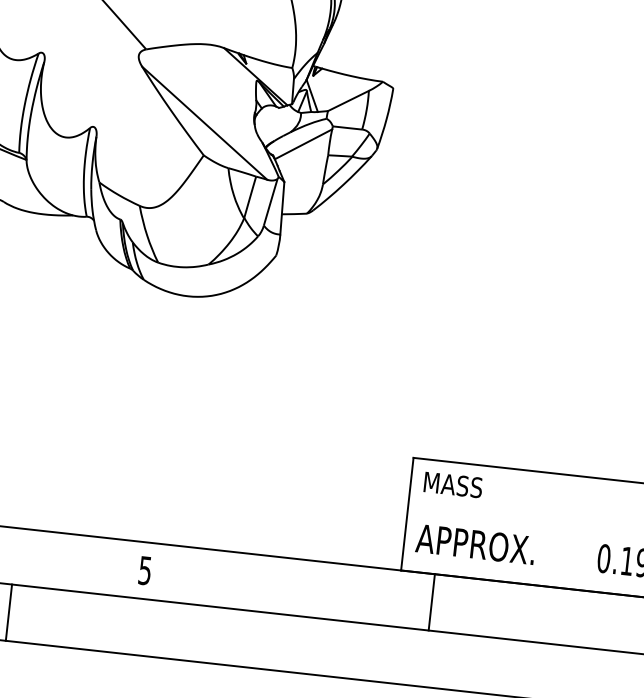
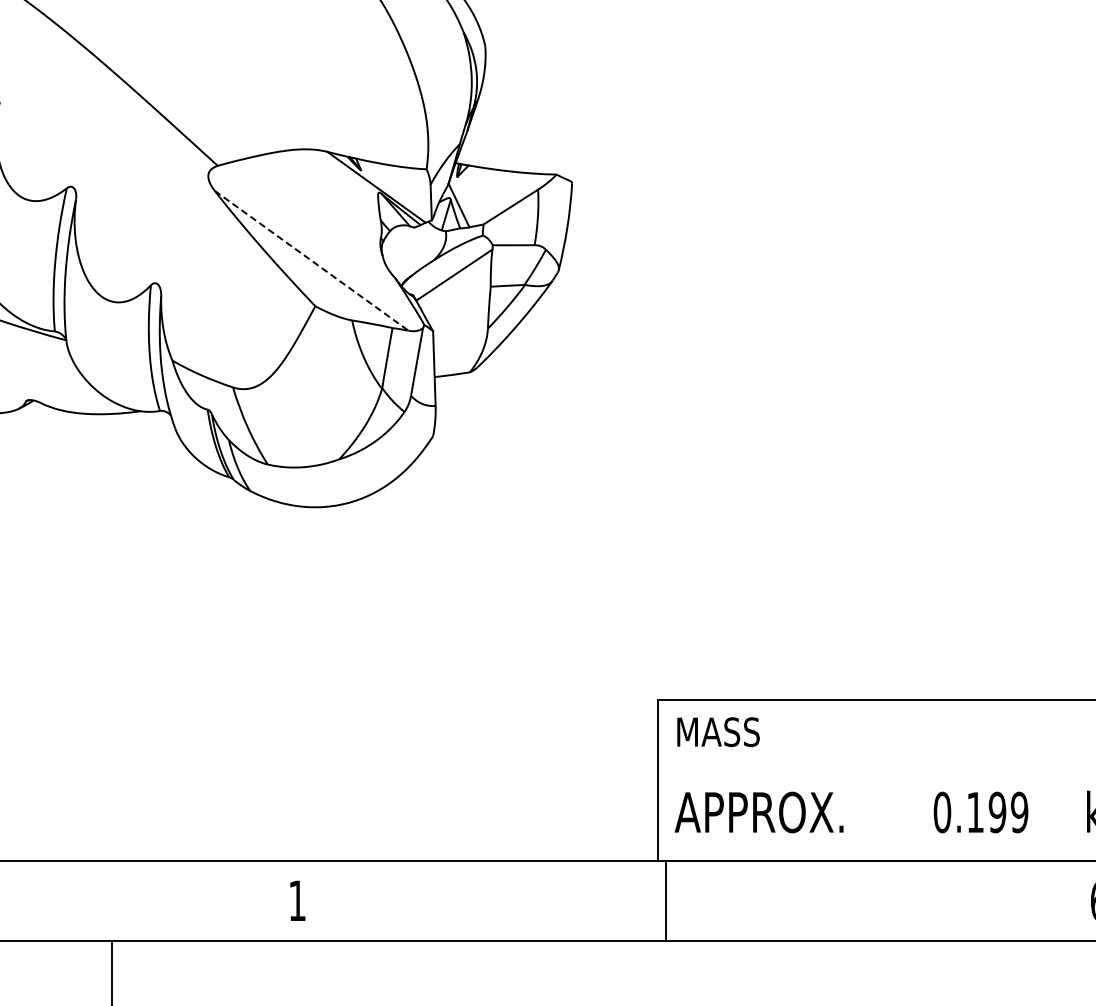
line: (204, 123) -> (311, 260), solid -> dashed
text: (145, 570) -> (297, 900), 5 -> 1
line: (431, 602) -> (666, 900), moved

